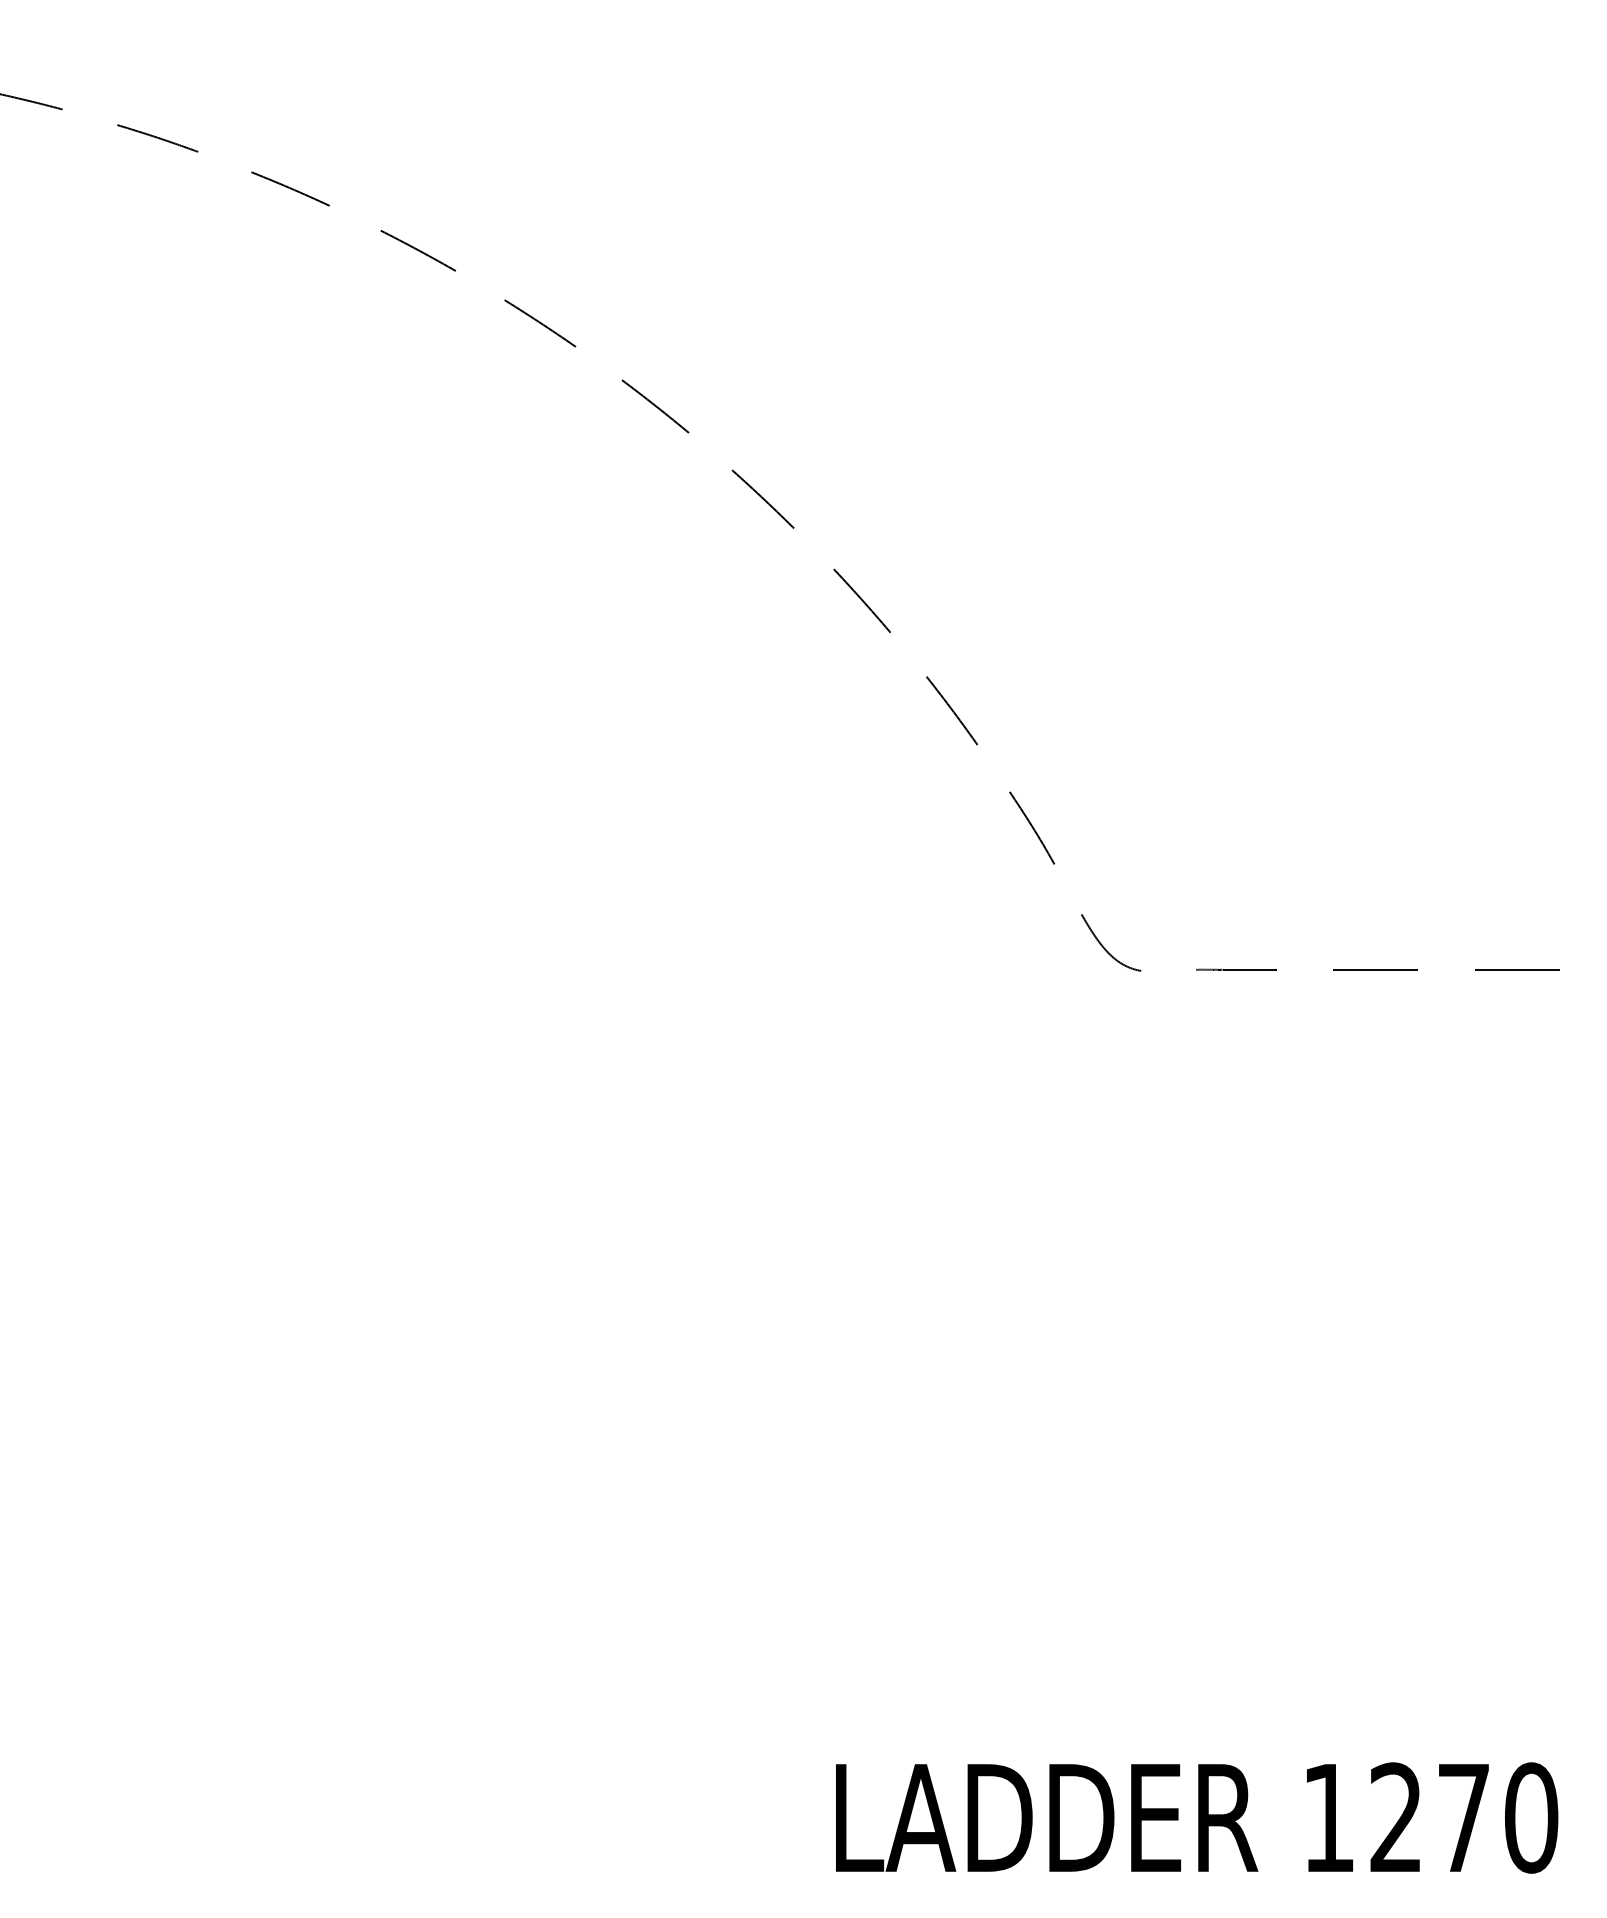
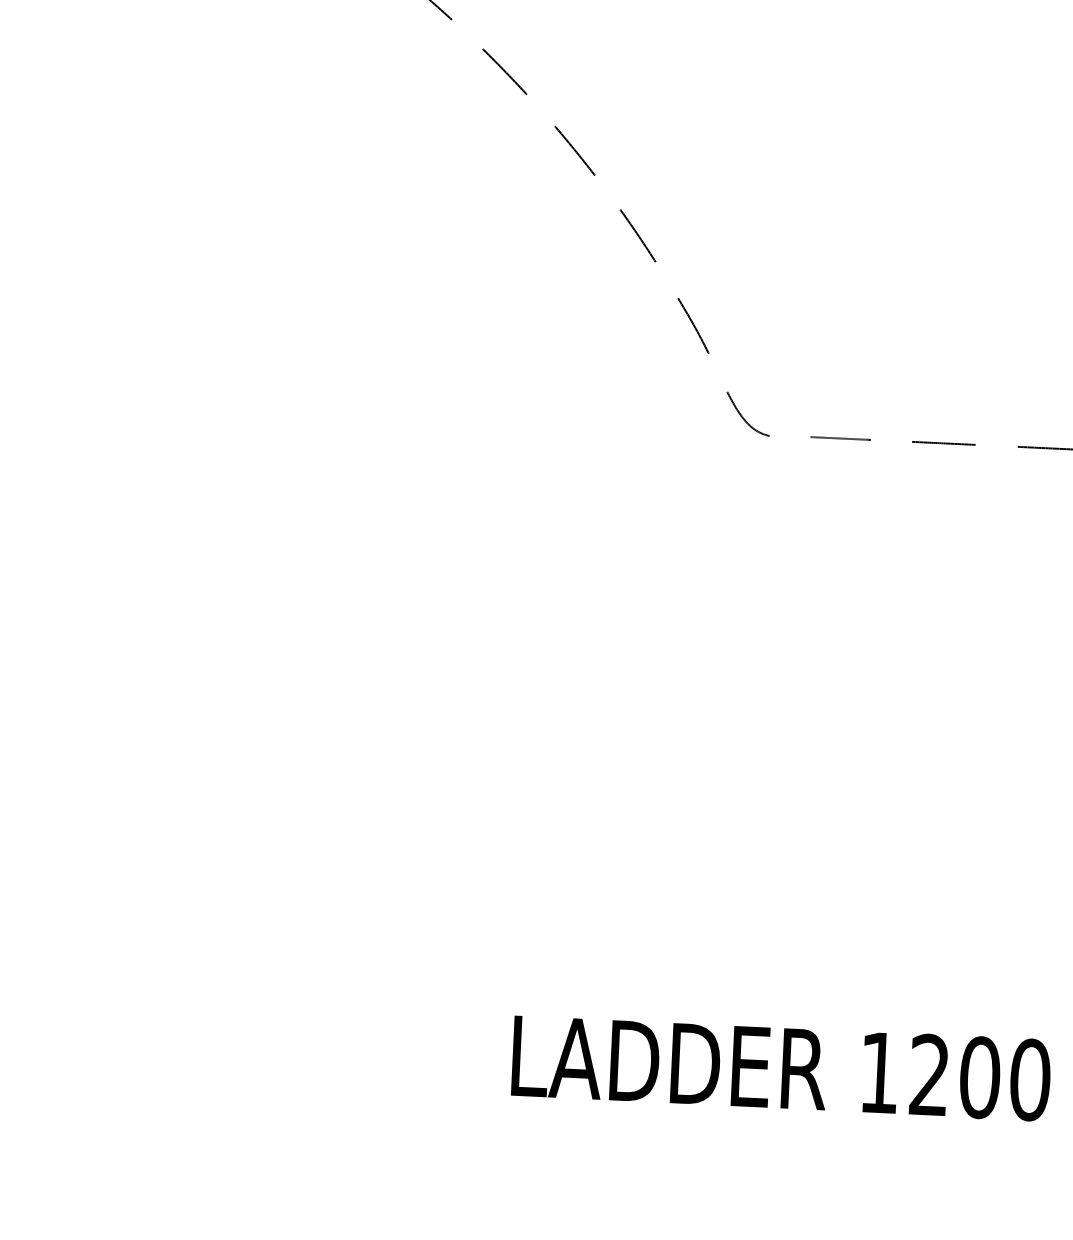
text: (1463, 1817) -> (979, 1077), 1270 -> 1200

